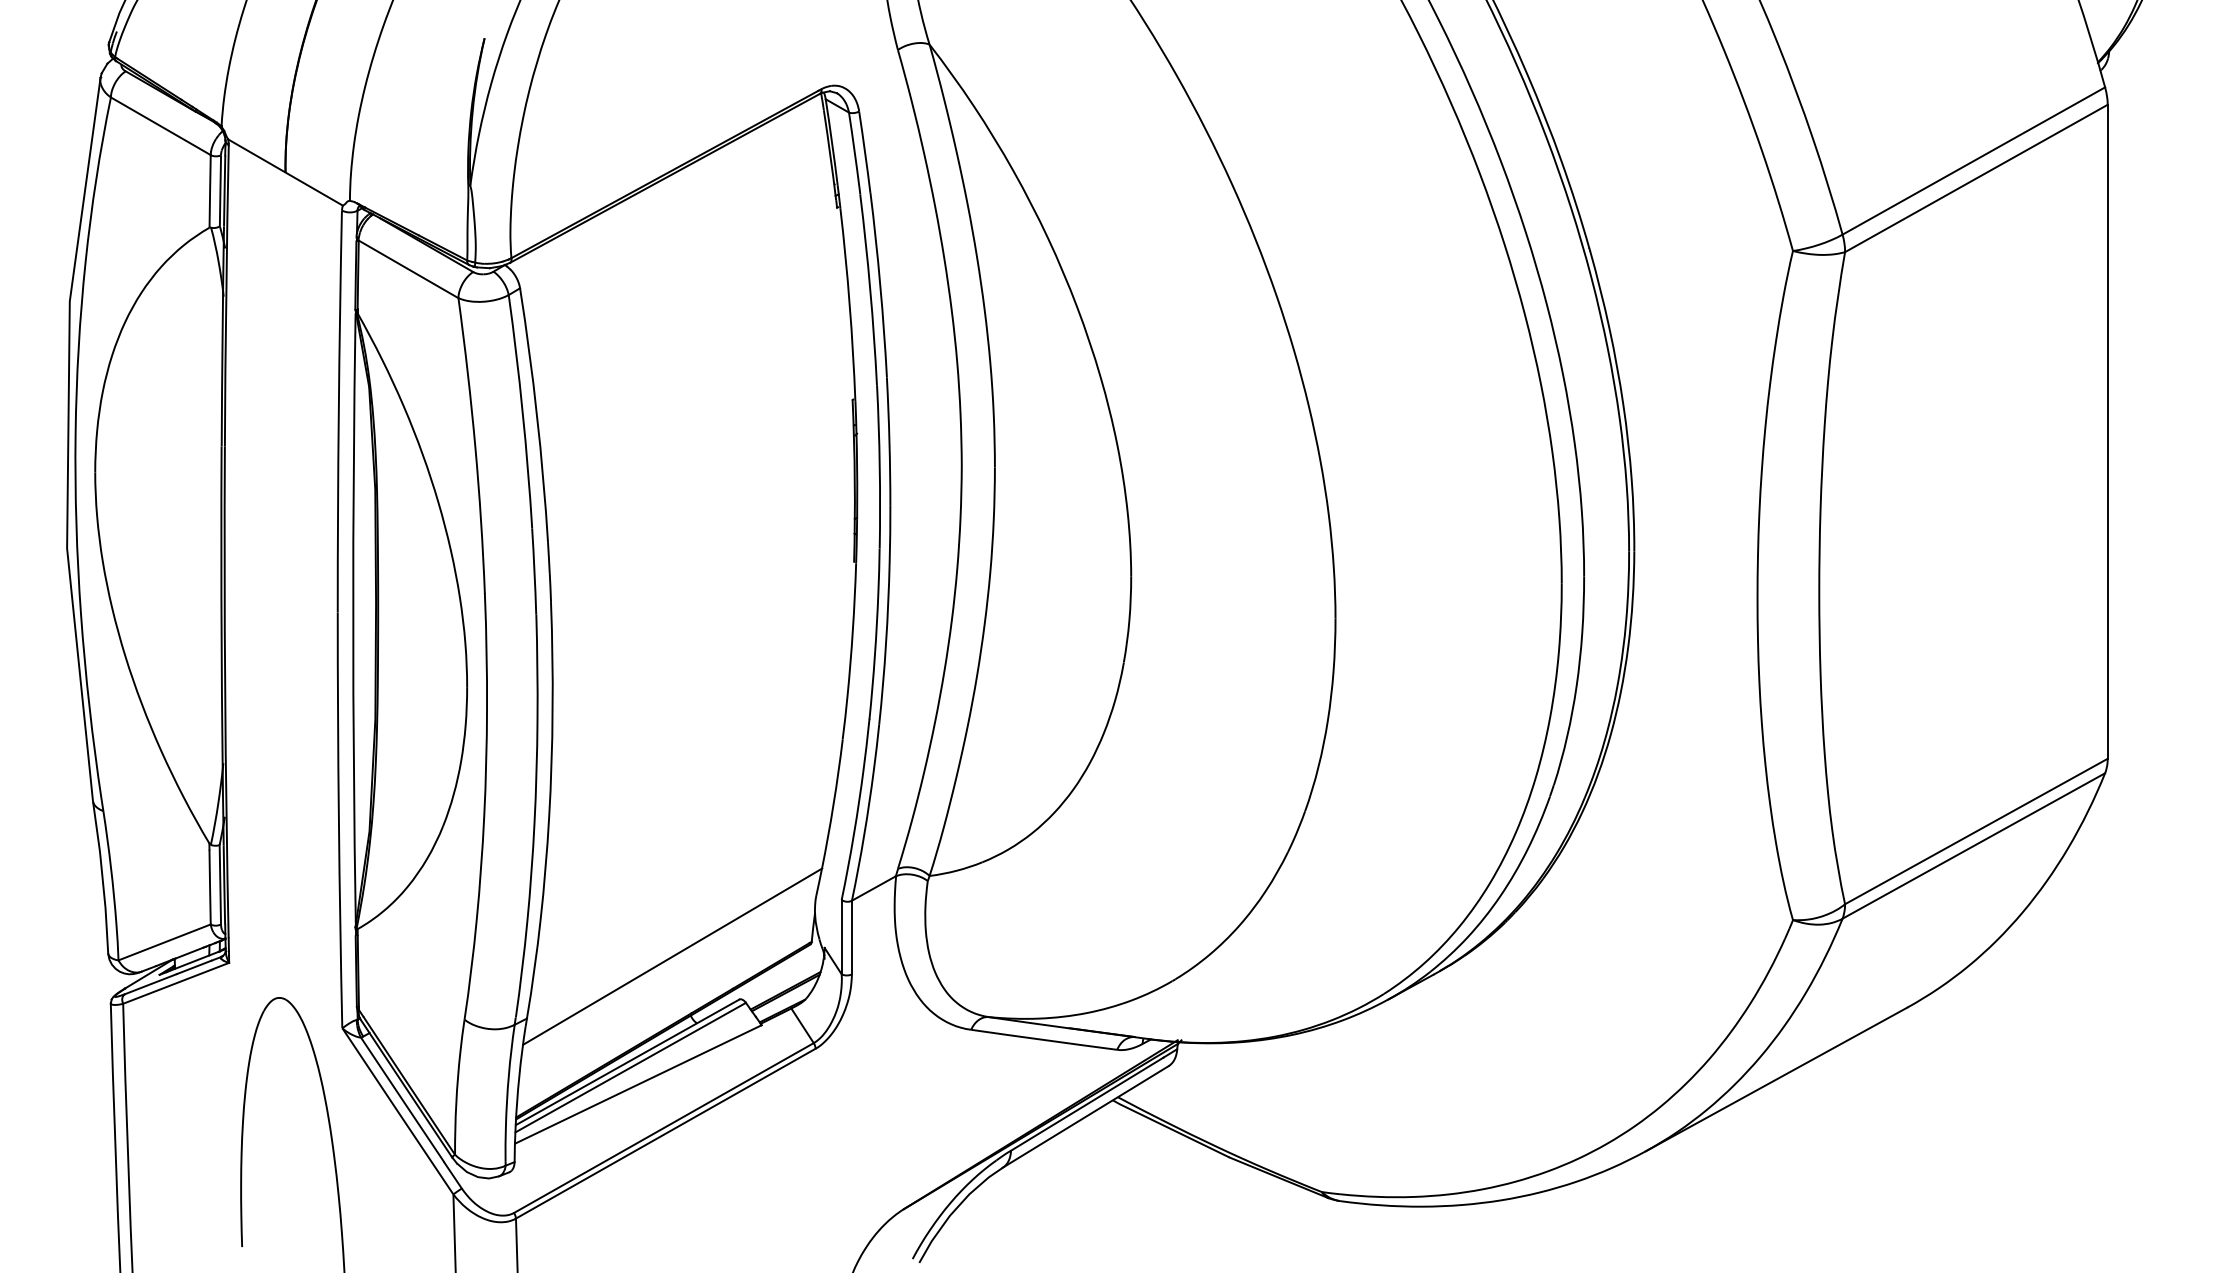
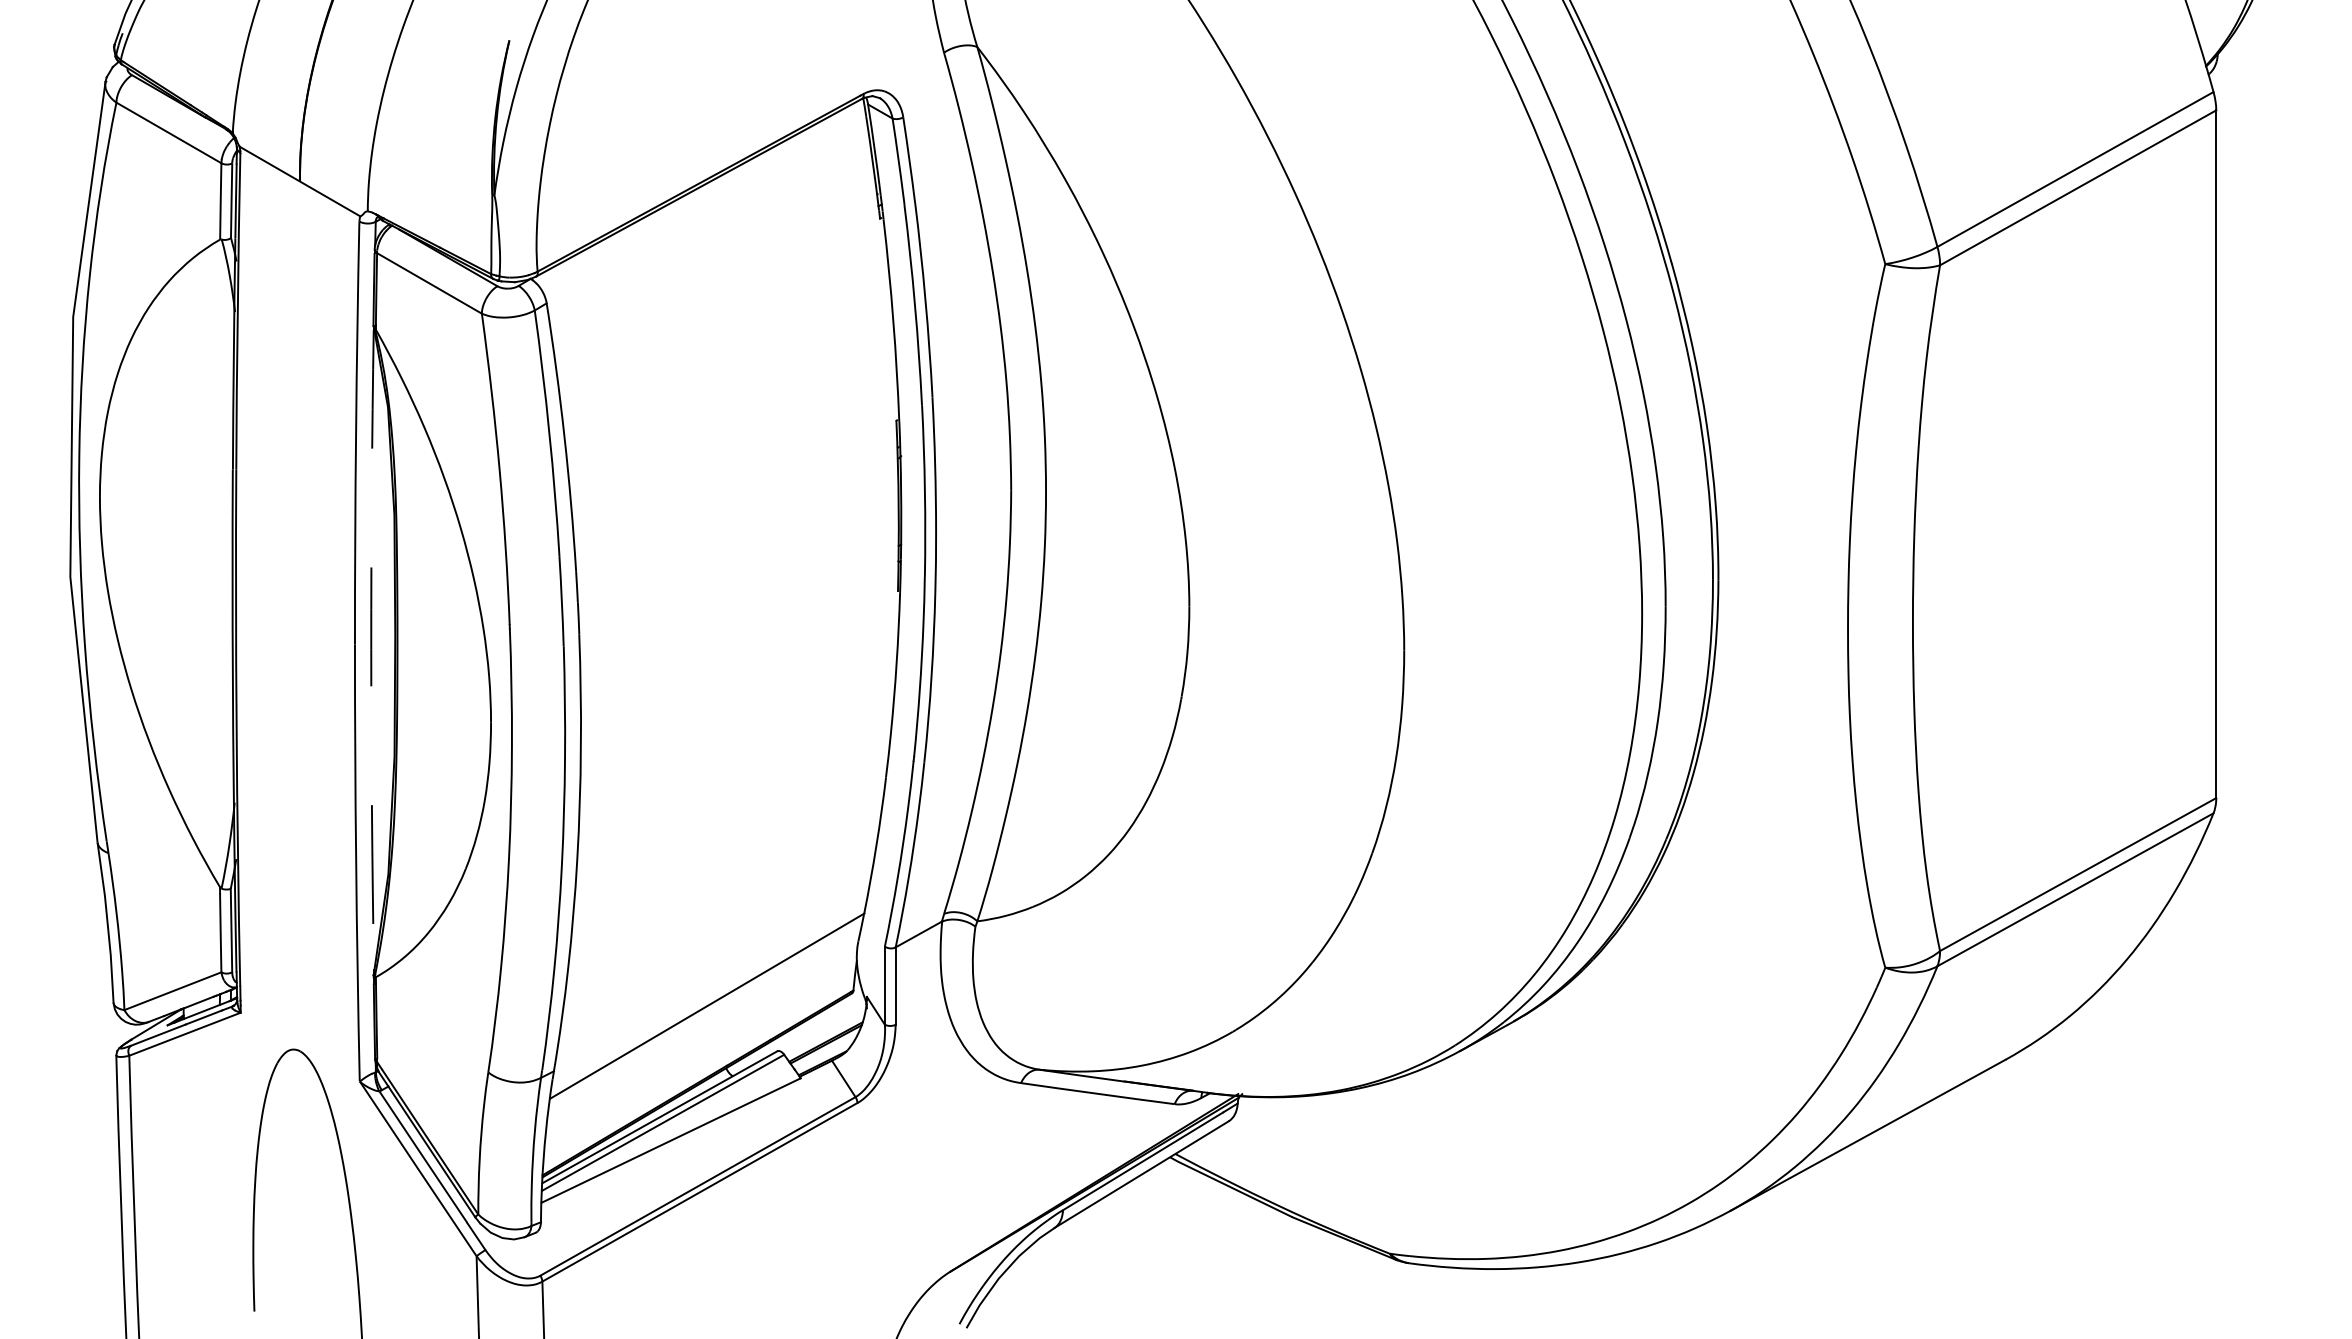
arc: (353, 617) -> (371, 649), solid -> dashed

